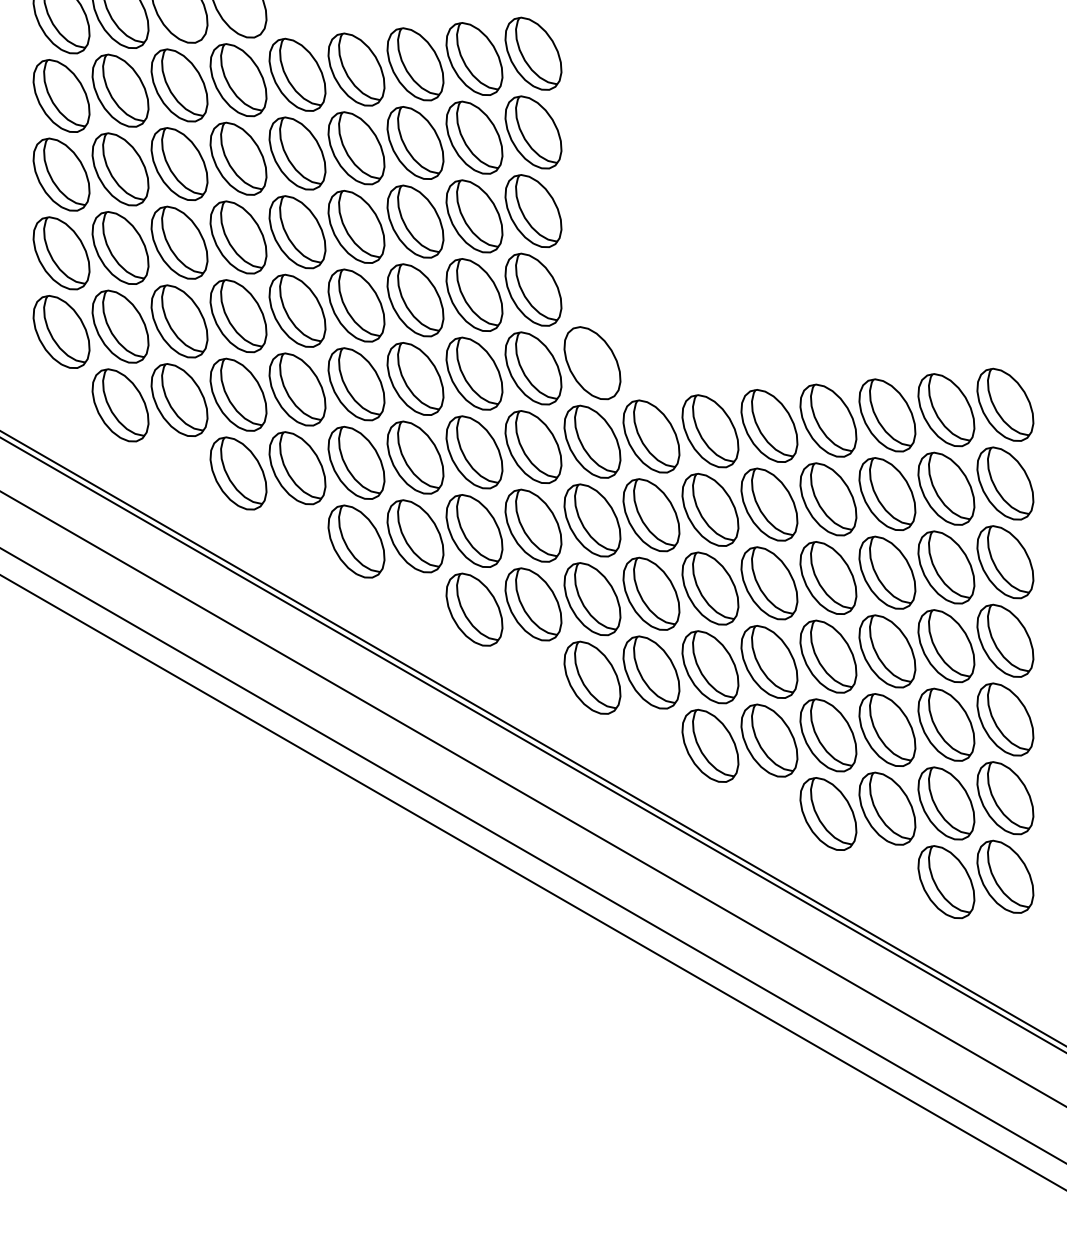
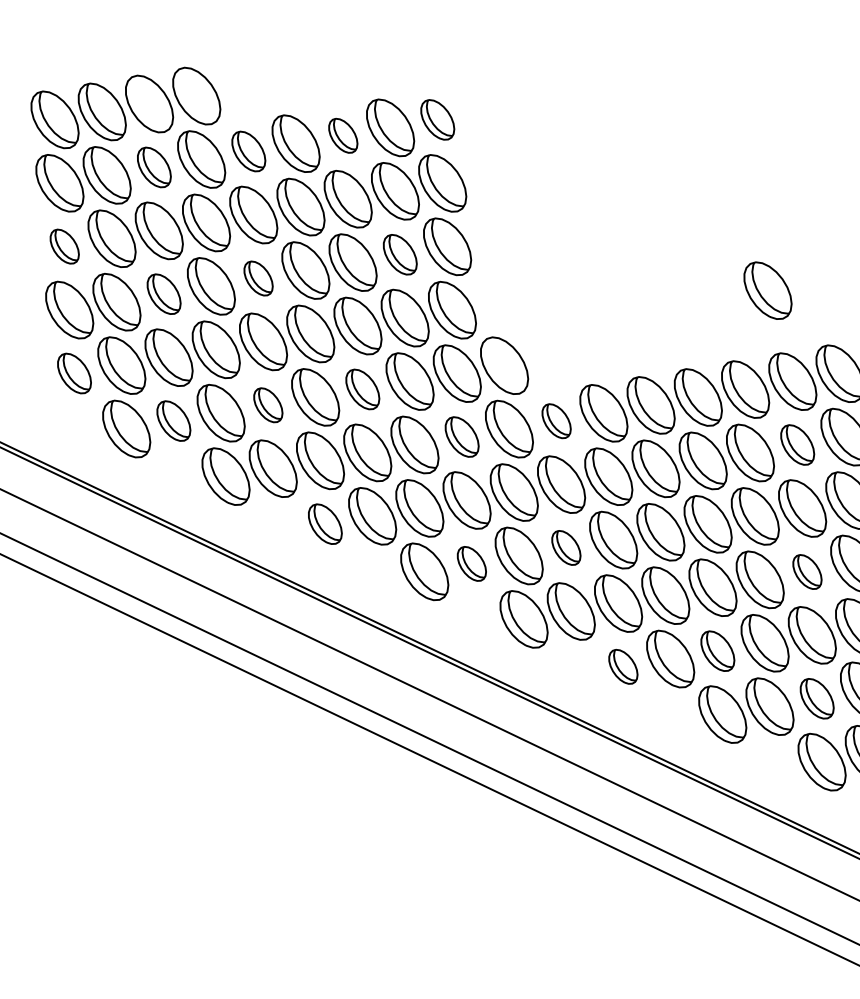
part: (533, 53) -> (437, 119), size x0.7
part: (415, 64) -> (343, 135), size x0.6
part: (297, 74) -> (248, 151), size x0.7
part: (179, 85) -> (154, 167), size x0.7
part: (61, 174) -> (64, 246), size x0.6
part: (474, 216) -> (400, 254), size x0.7
part: (297, 232) -> (258, 278), size x0.6
part: (179, 242) -> (164, 294), size x0.7
part: (924, 295) -> (767, 290), added
part: (61, 331) -> (74, 373), size x0.7
part: (415, 378) -> (362, 389), size x0.7
part: (297, 389) -> (268, 405), size x0.6
part: (179, 399) -> (173, 420), size x0.7
part: (651, 436) -> (556, 421), size x0.6
part: (533, 446) -> (462, 436), size x0.7
part: (946, 488) -> (797, 444), size x0.7
part: (356, 541) -> (325, 524), size x0.7
part: (651, 593) -> (566, 547), size x0.6
part: (533, 604) -> (471, 563), size x0.6
part: (946, 646) -> (807, 572), size x0.6
part: (828, 735) -> (717, 651), size x0.7
part: (710, 745) -> (623, 666), size x0.6
part: (946, 803) -> (817, 698), size x0.7

